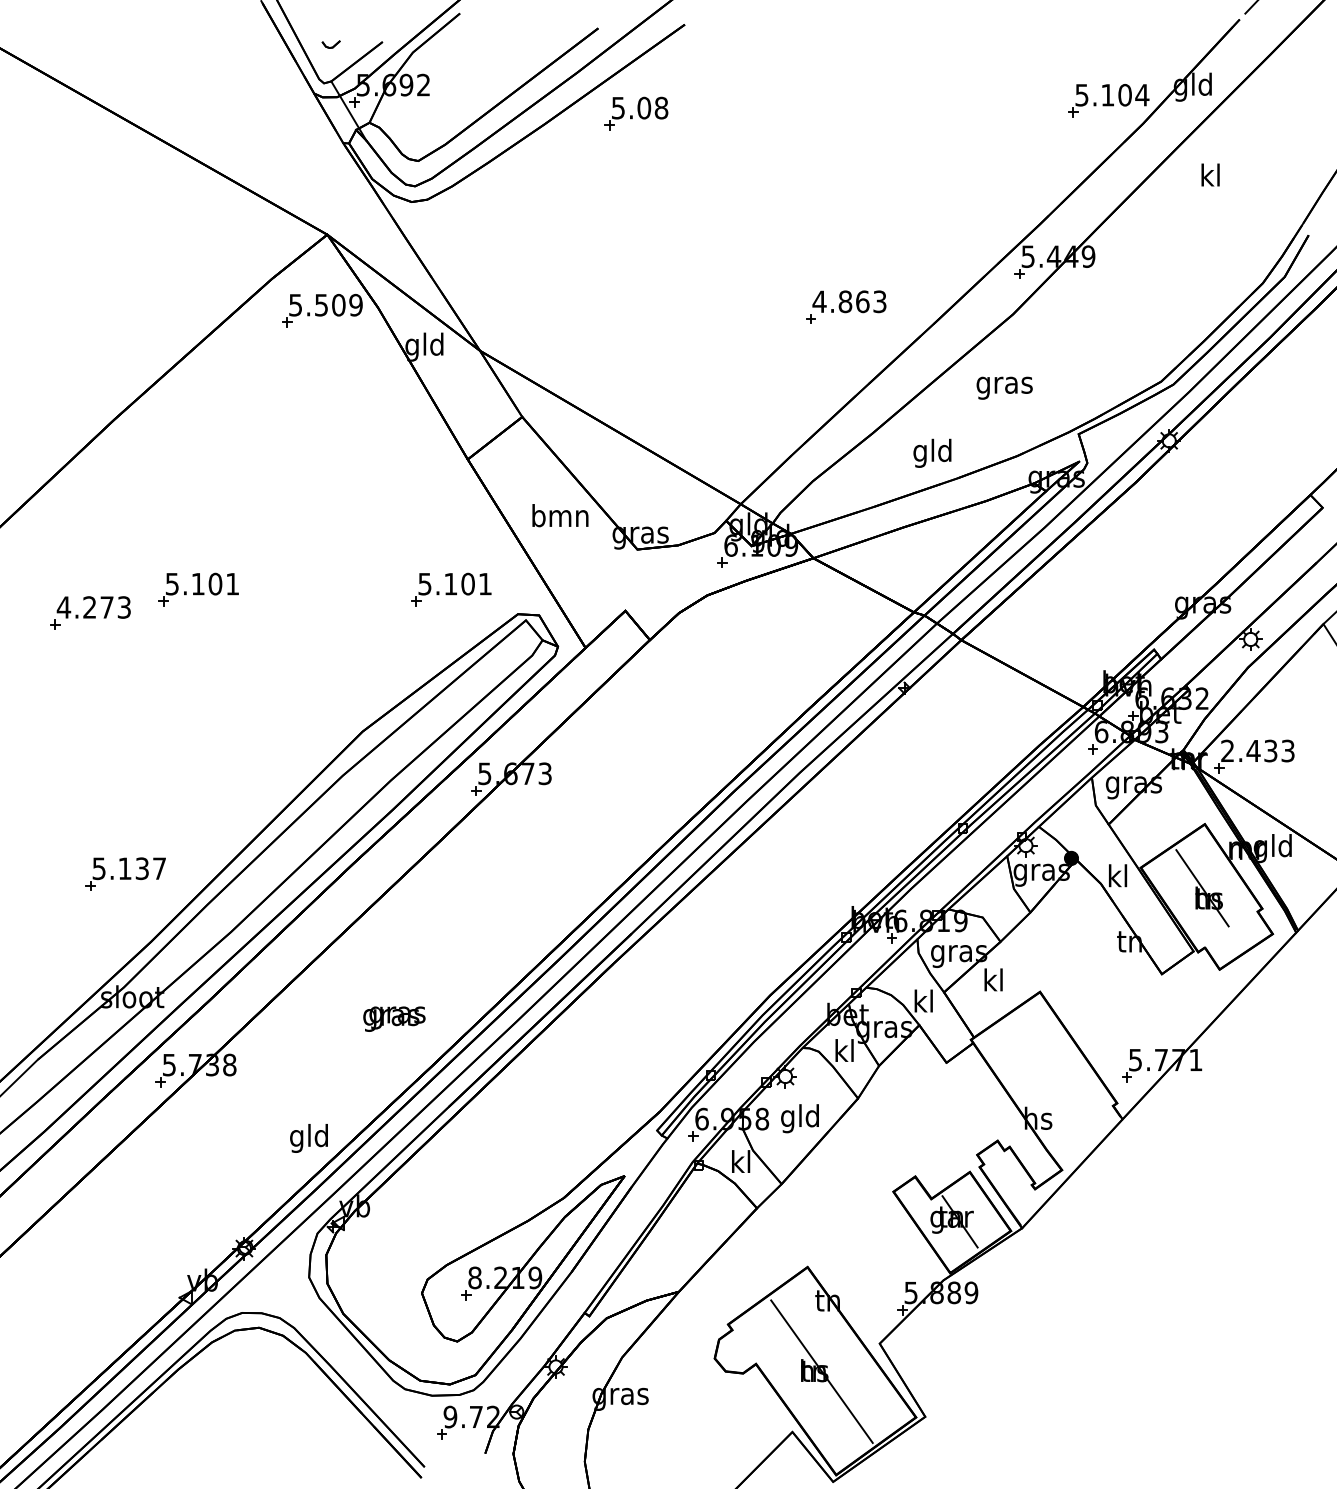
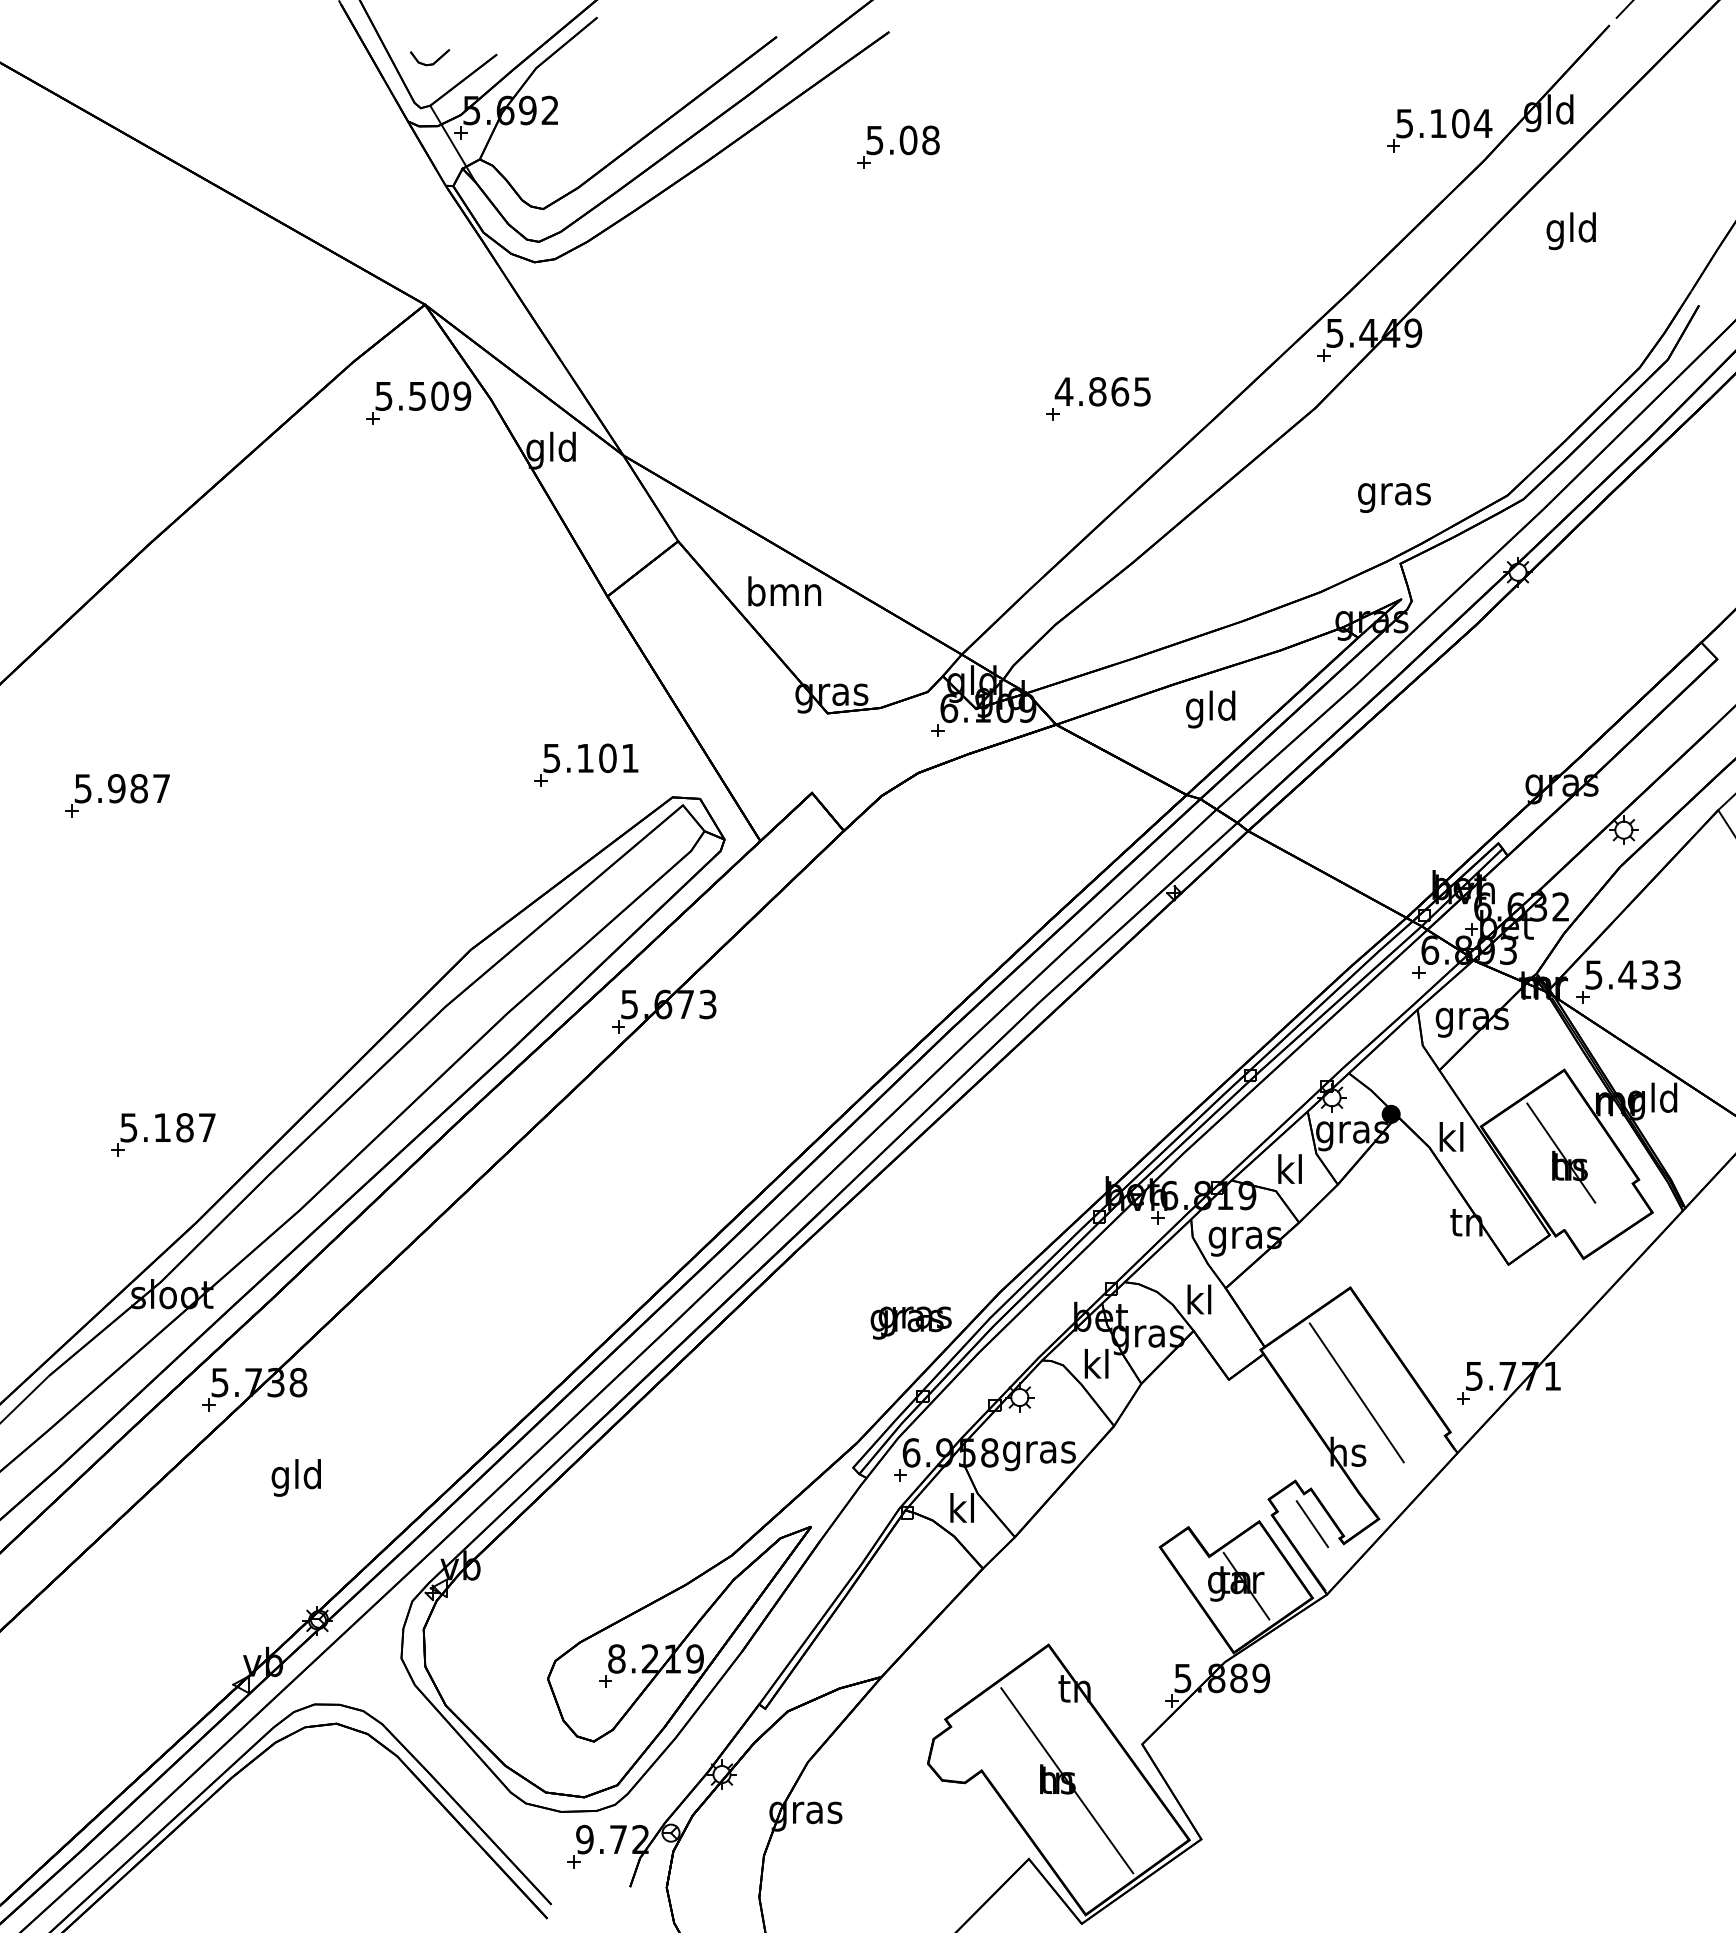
part: (331, 44) -> (430, 57), size x1.67
part: (636, 112) -> (898, 146), moved
text: (1209, 178) -> (1570, 231), kl -> gld
text: (879, 301) -> (1142, 391), 4.863 -> 4.865
text: (1004, 387) -> (1394, 497), moved
text: (932, 453) -> (1210, 709), moved
text: (560, 515) -> (784, 591), moved
part: (199, 588) -> (258, 764), removed
text: (93, 607) -> (121, 788), 4.273 -> 5.987
text: (1227, 750) -> (1593, 974), 2.433 -> 5.433
text: (141, 868) -> (184, 1127), 5.137 -> 5.187
text: (993, 979) -> (1289, 1168), moved
text: (393, 1018) -> (910, 1322), moved
line: (1044, 1072) -> (1356, 1392), added
text: (800, 1118) -> (1039, 1452), gld -> gras
text: (308, 1138) -> (295, 1477), moved
line: (1010, 1174) -> (1312, 1524), added

